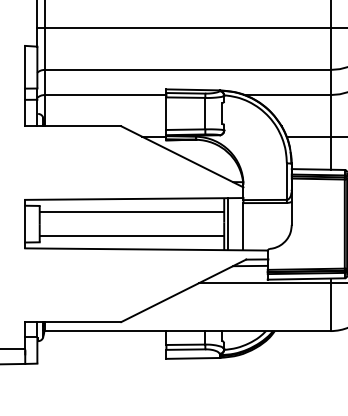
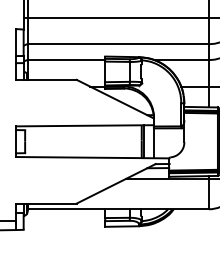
line: (132, 212) -> (83, 134), removed
line: (132, 236) -> (83, 149), removed

